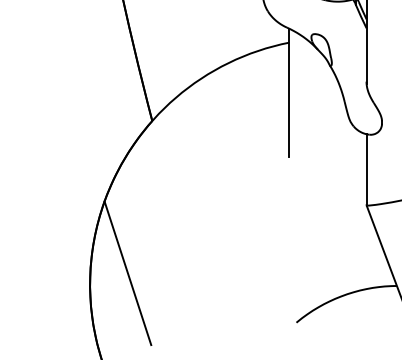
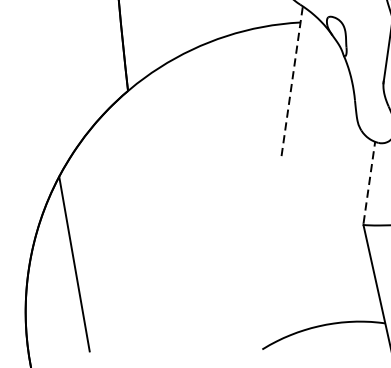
line: (289, 92) -> (292, 80), solid -> dashed
line: (366, 168) -> (369, 181), solid -> dashed

